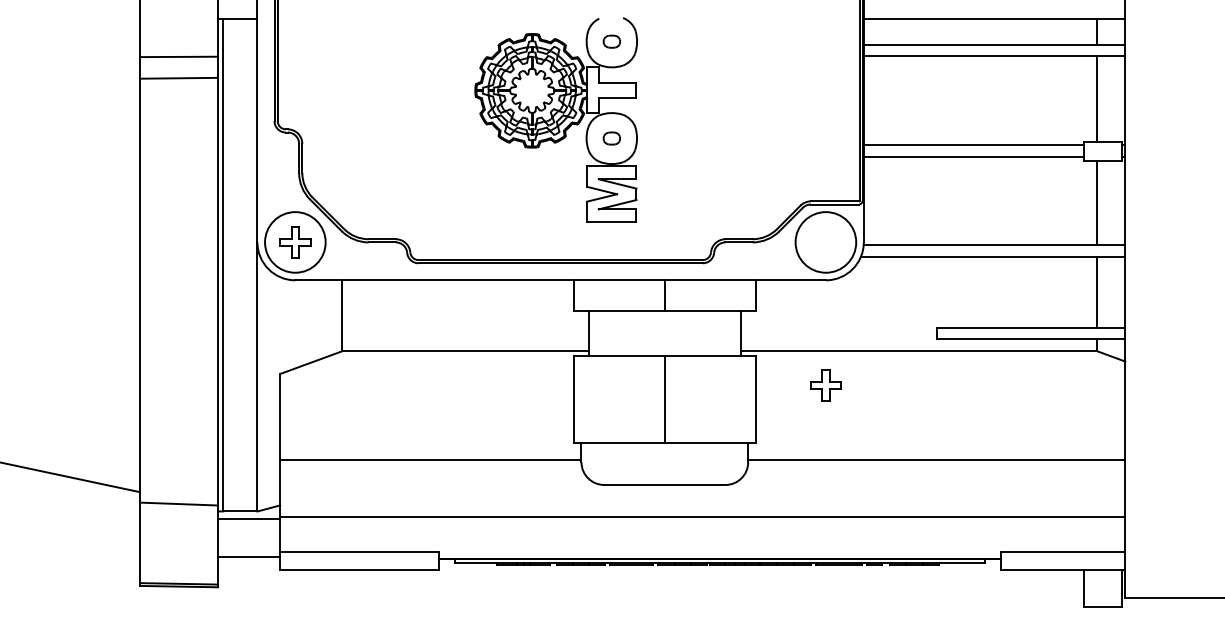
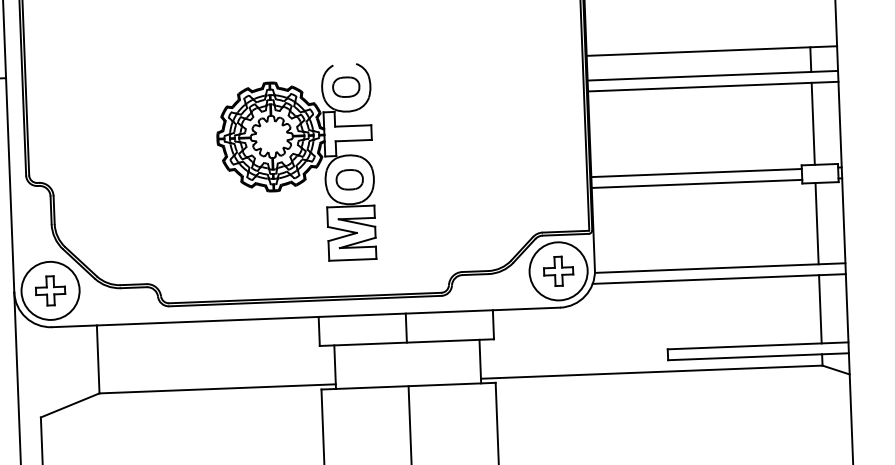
part: (611, 41) -> (345, 86), size x1.67
part: (611, 138) -> (349, 179), size x1.67
part: (825, 385) -> (558, 271), moved

